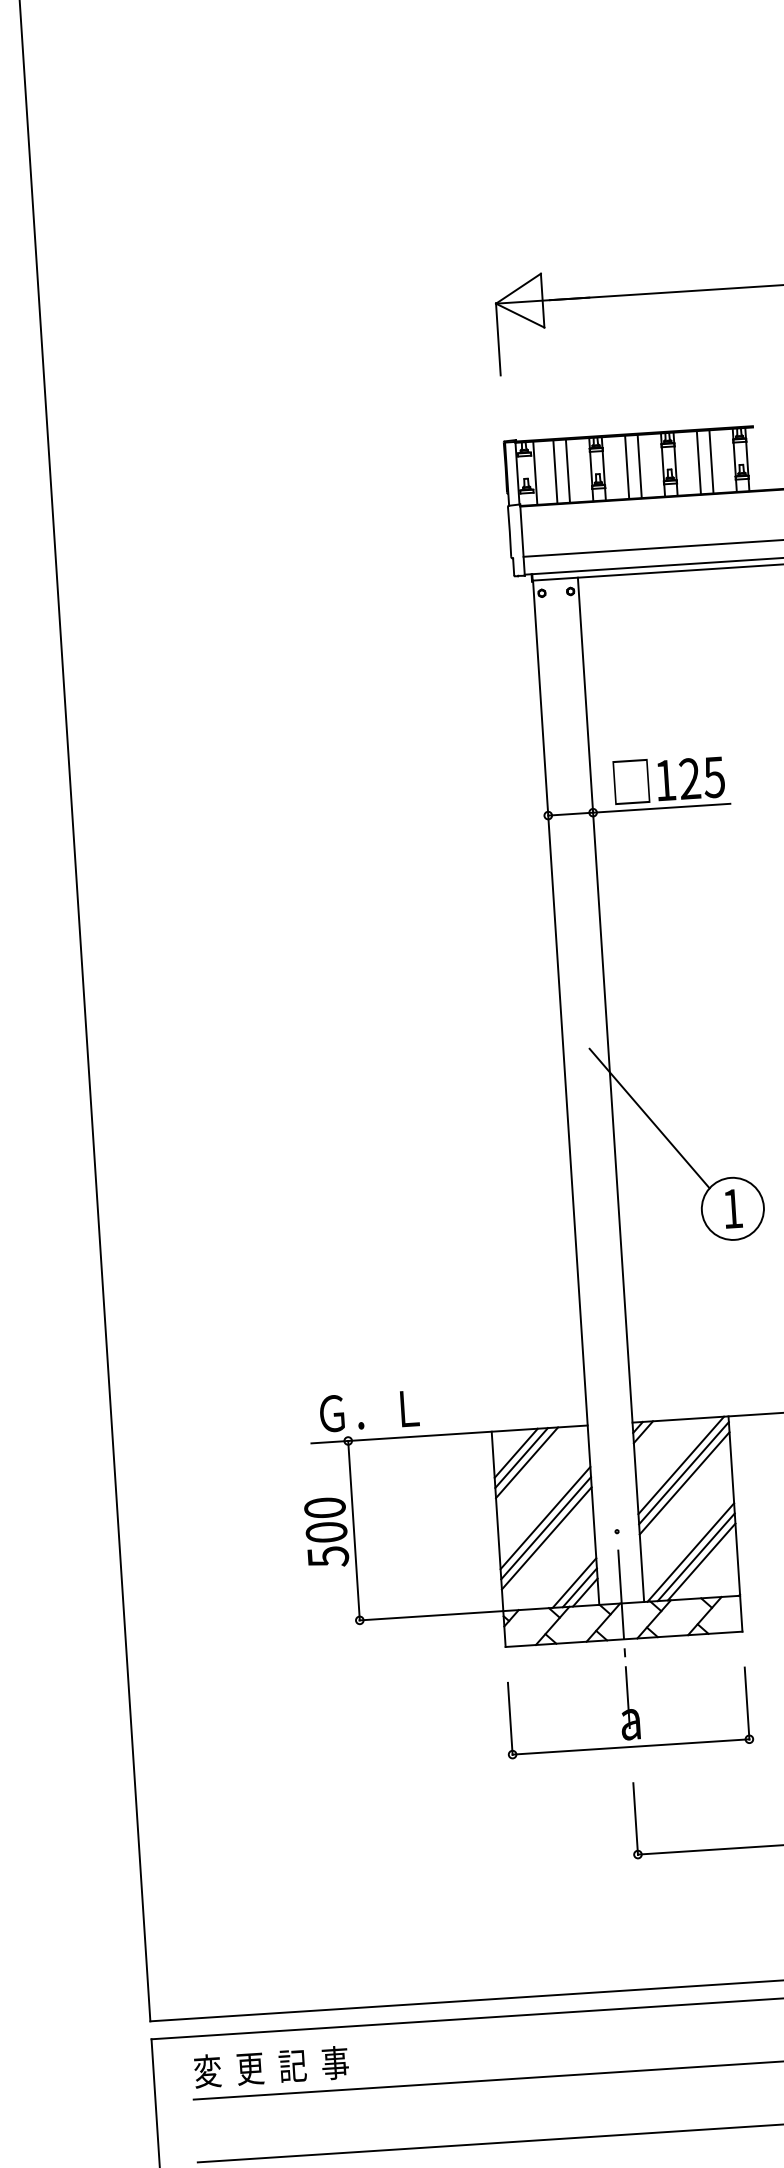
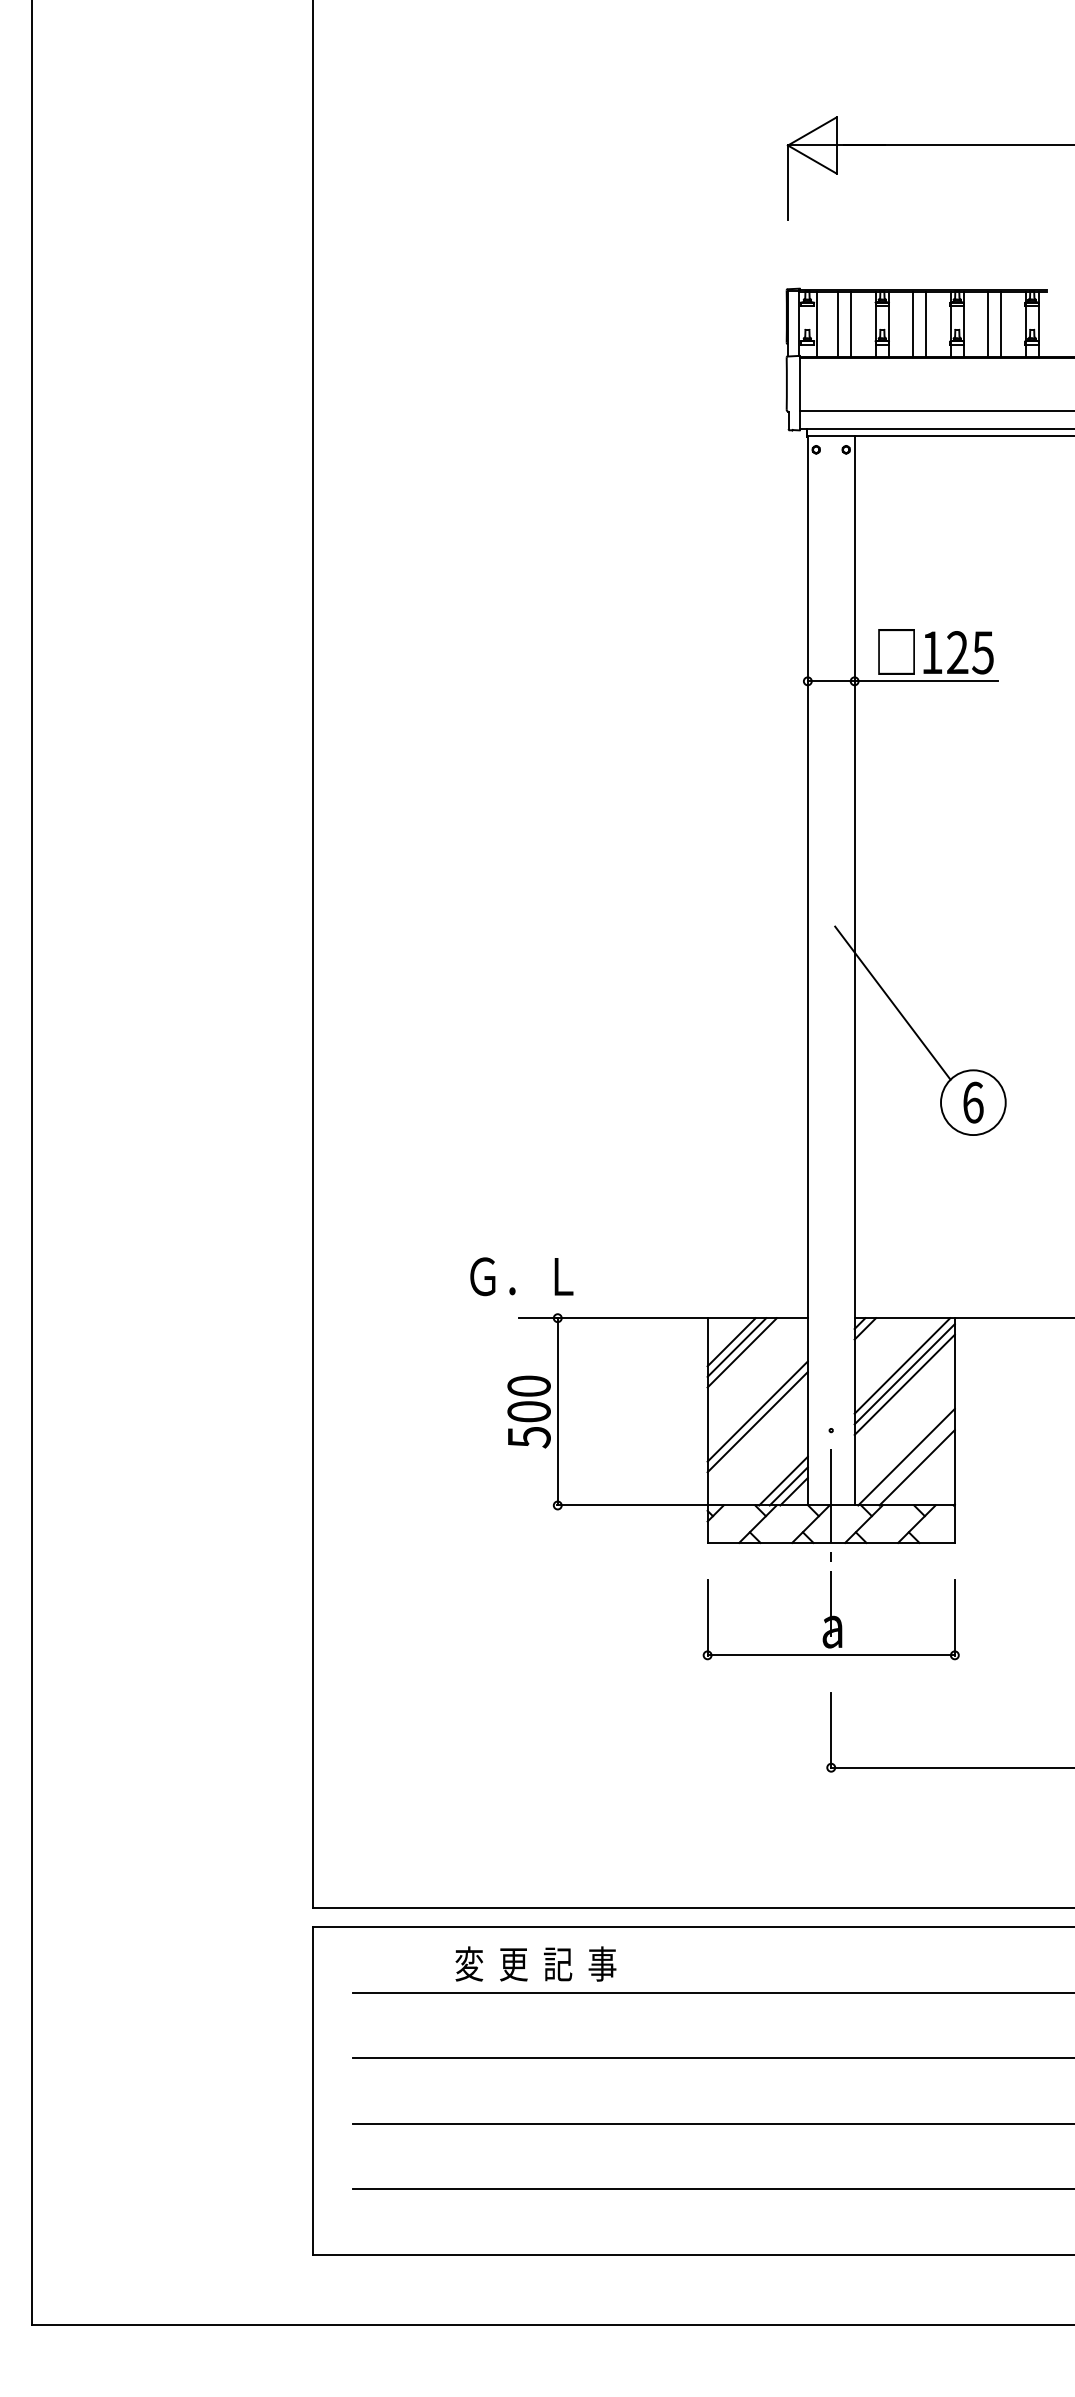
text: (733, 1208) -> (973, 1102), 1 -> 6
text: (369, 1411) -> (521, 1276), moved
line: (546, 1538) -> (757, 1432), removed
line: (695, 1557) -> (911, 1462), removed
text: (271, 2066) -> (535, 1963), moved

